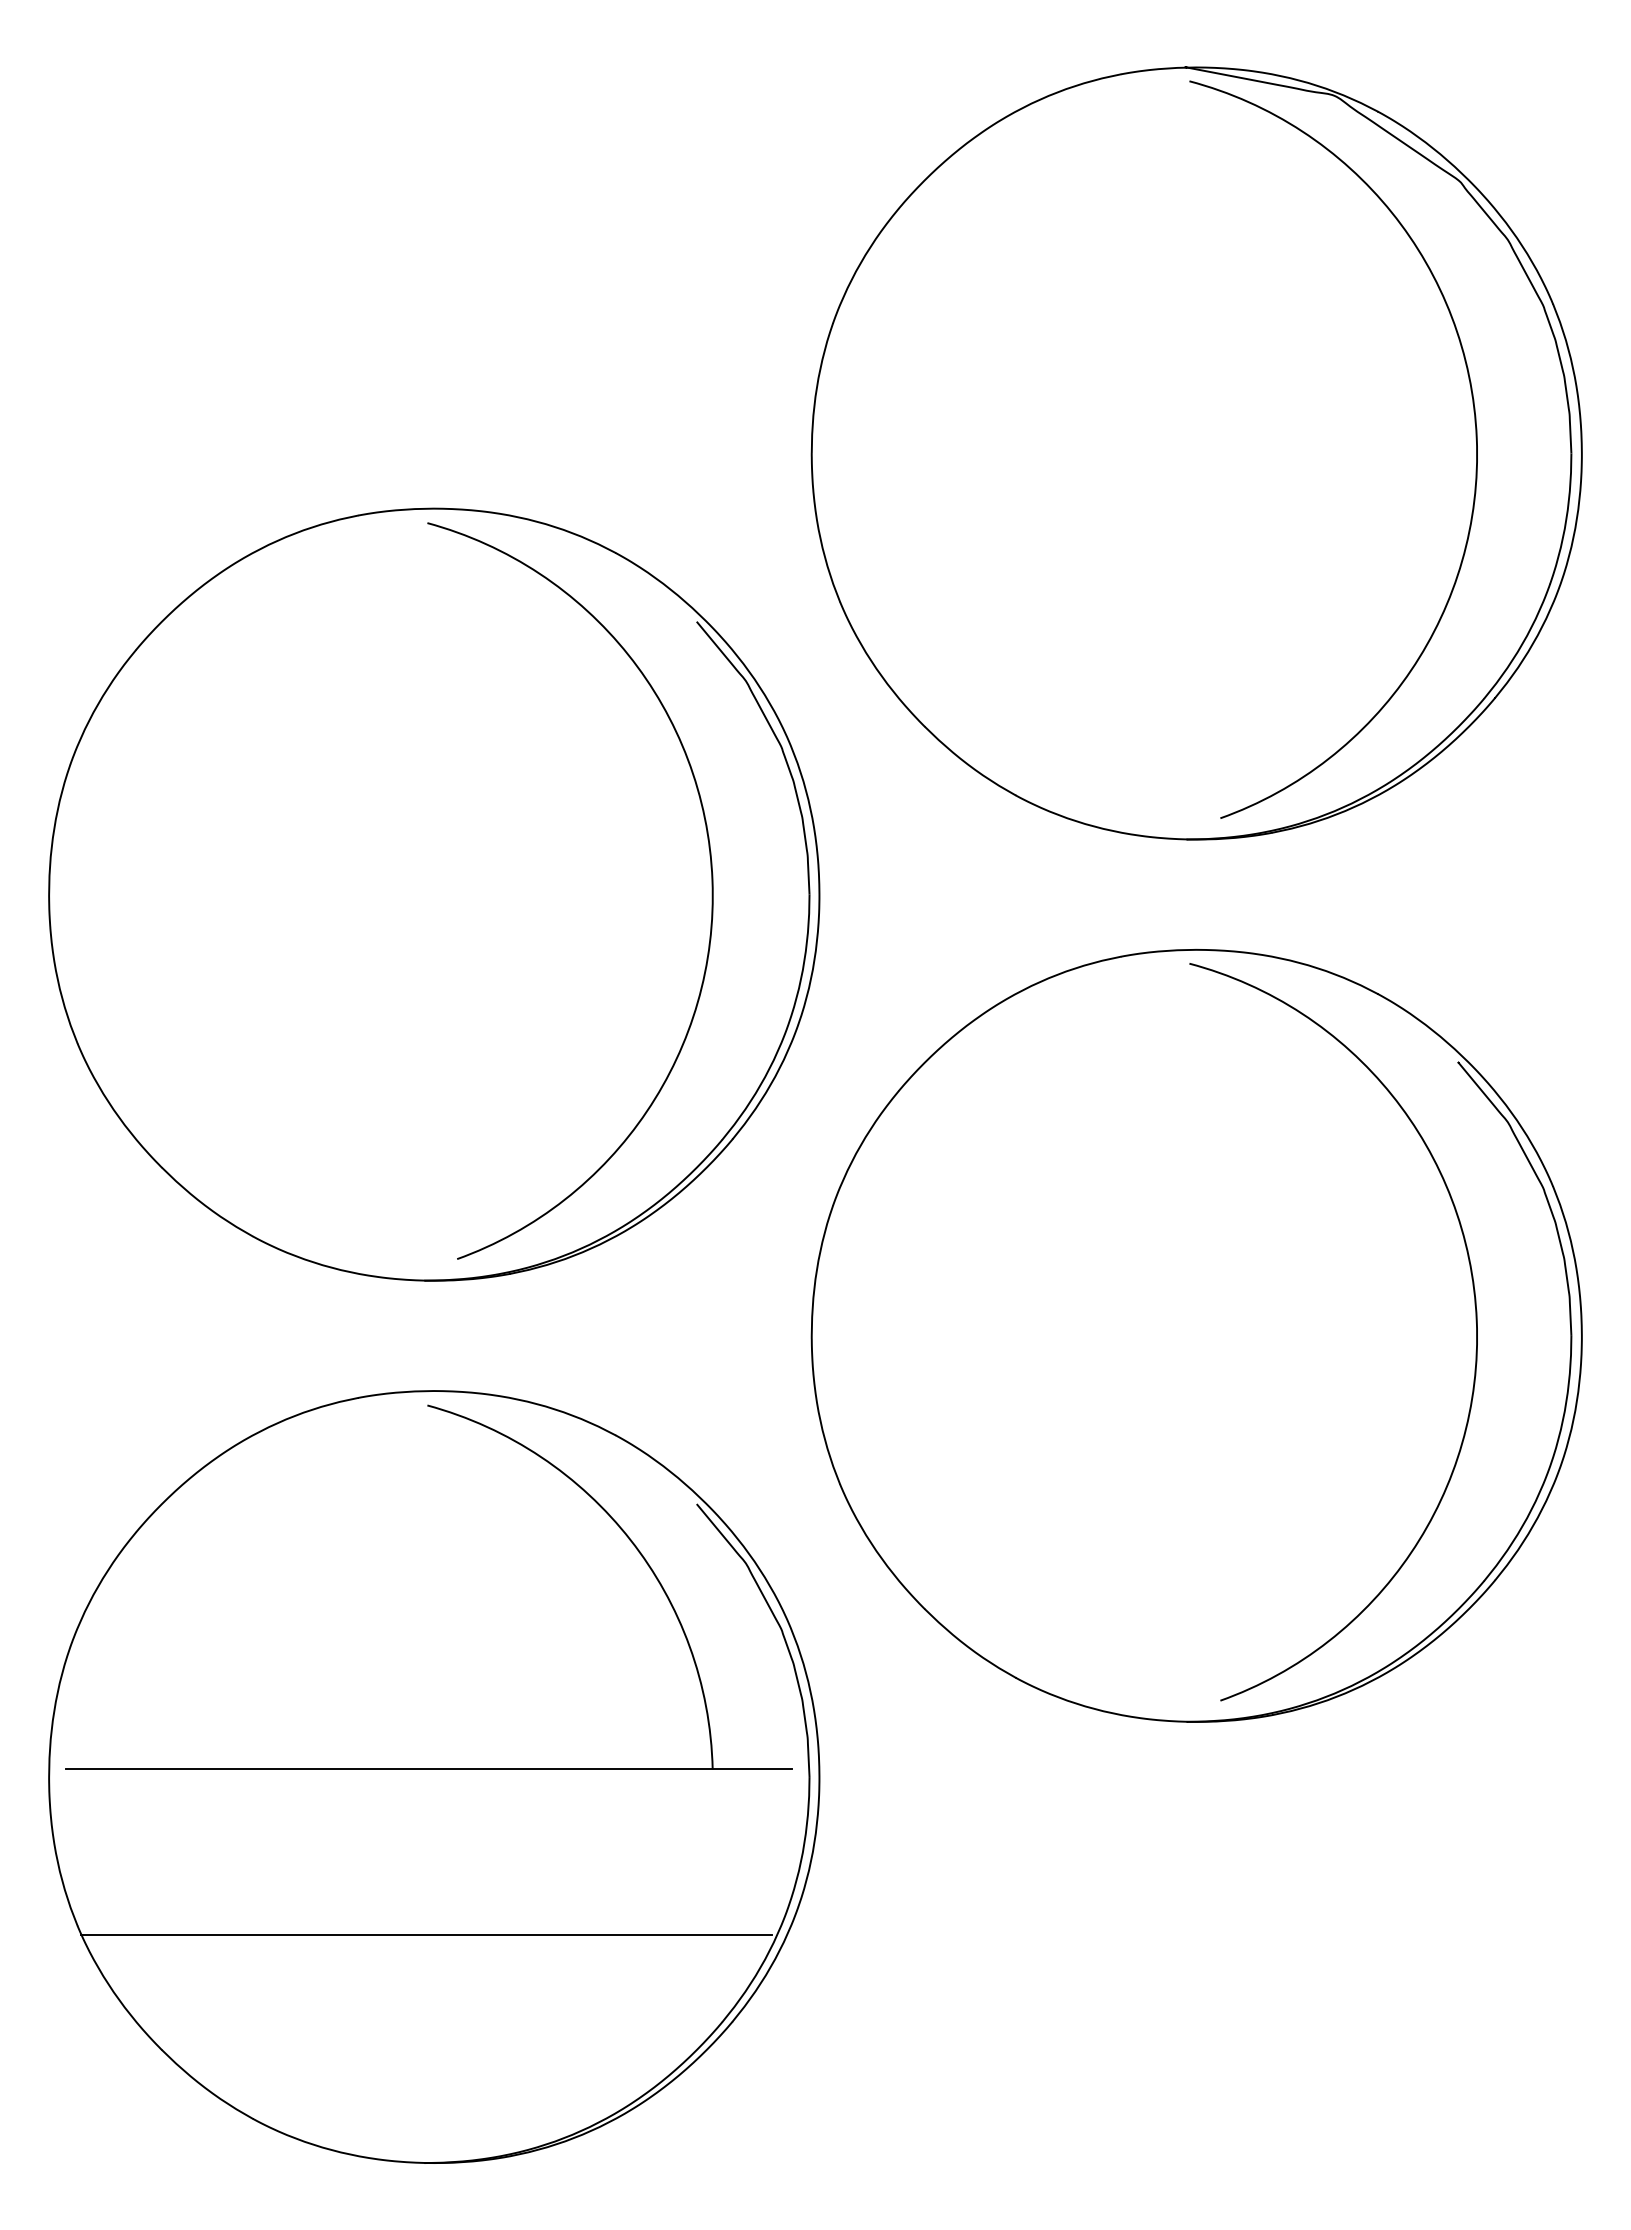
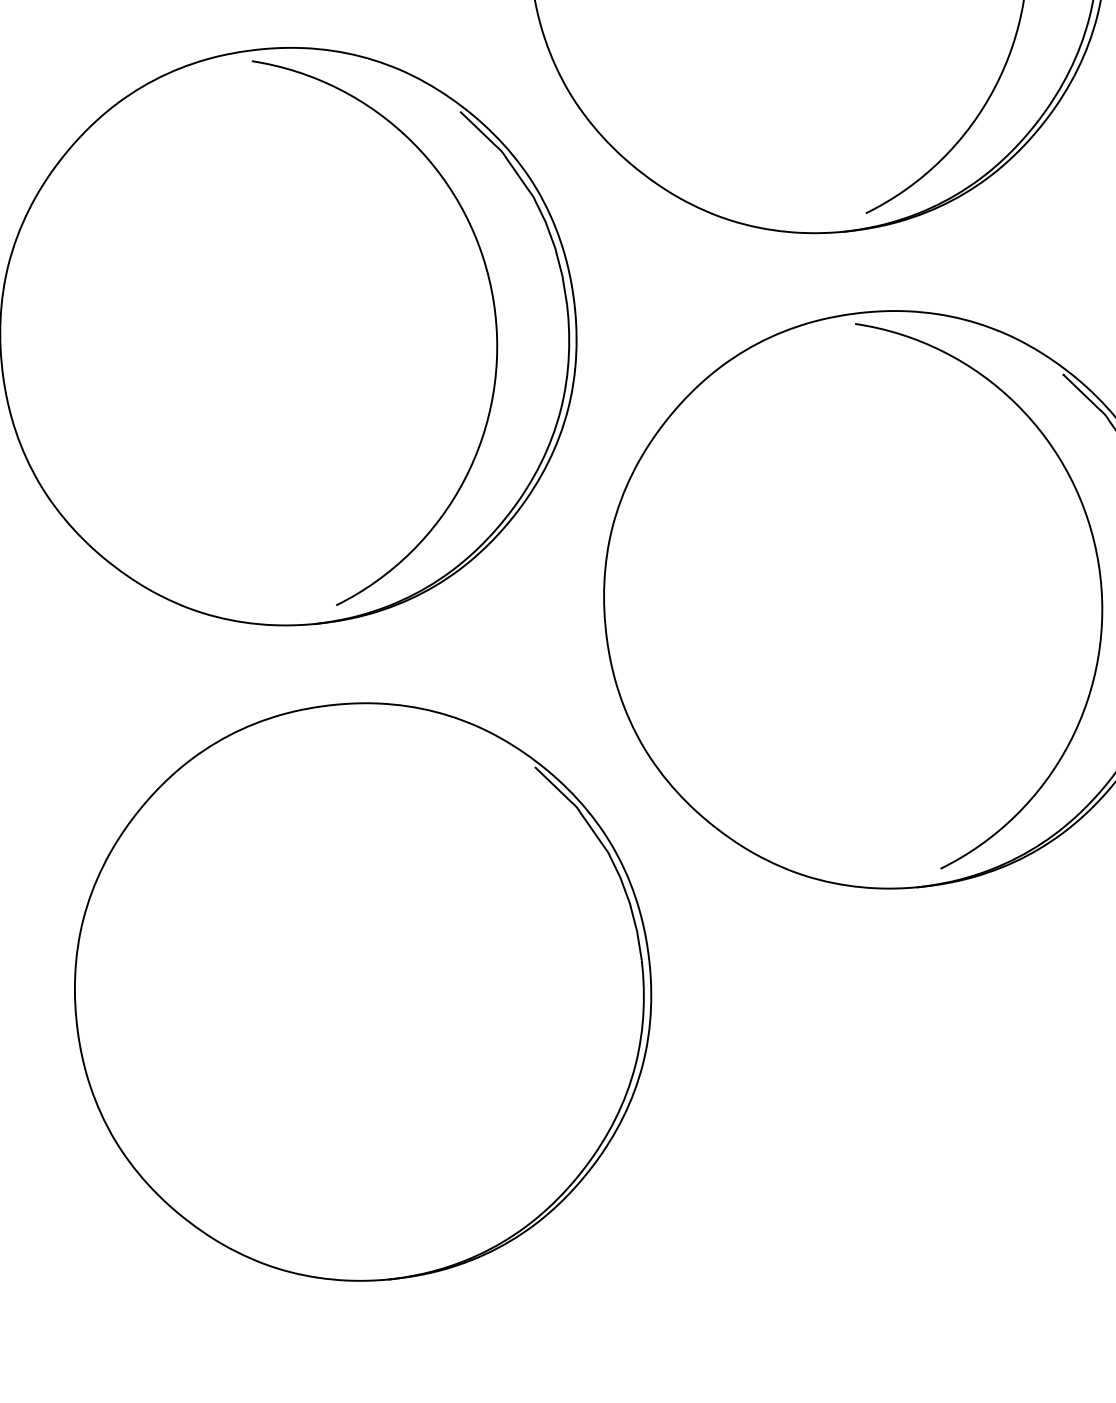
part: (509, 1439) -> (390, 734), removed
line: (426, 1934) -> (370, 1109), removed

